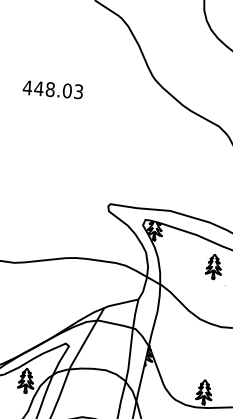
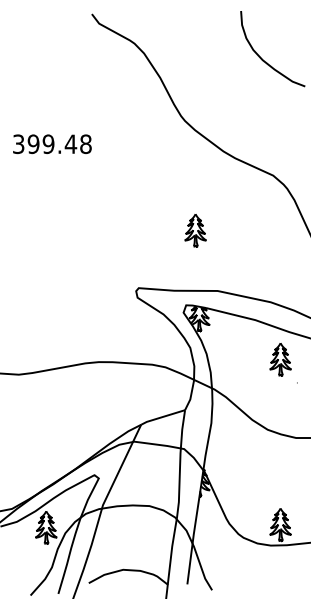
text: (52, 89) -> (51, 144), 448.03 -> 399.48
part: (156, 163) -> (195, 230), added

